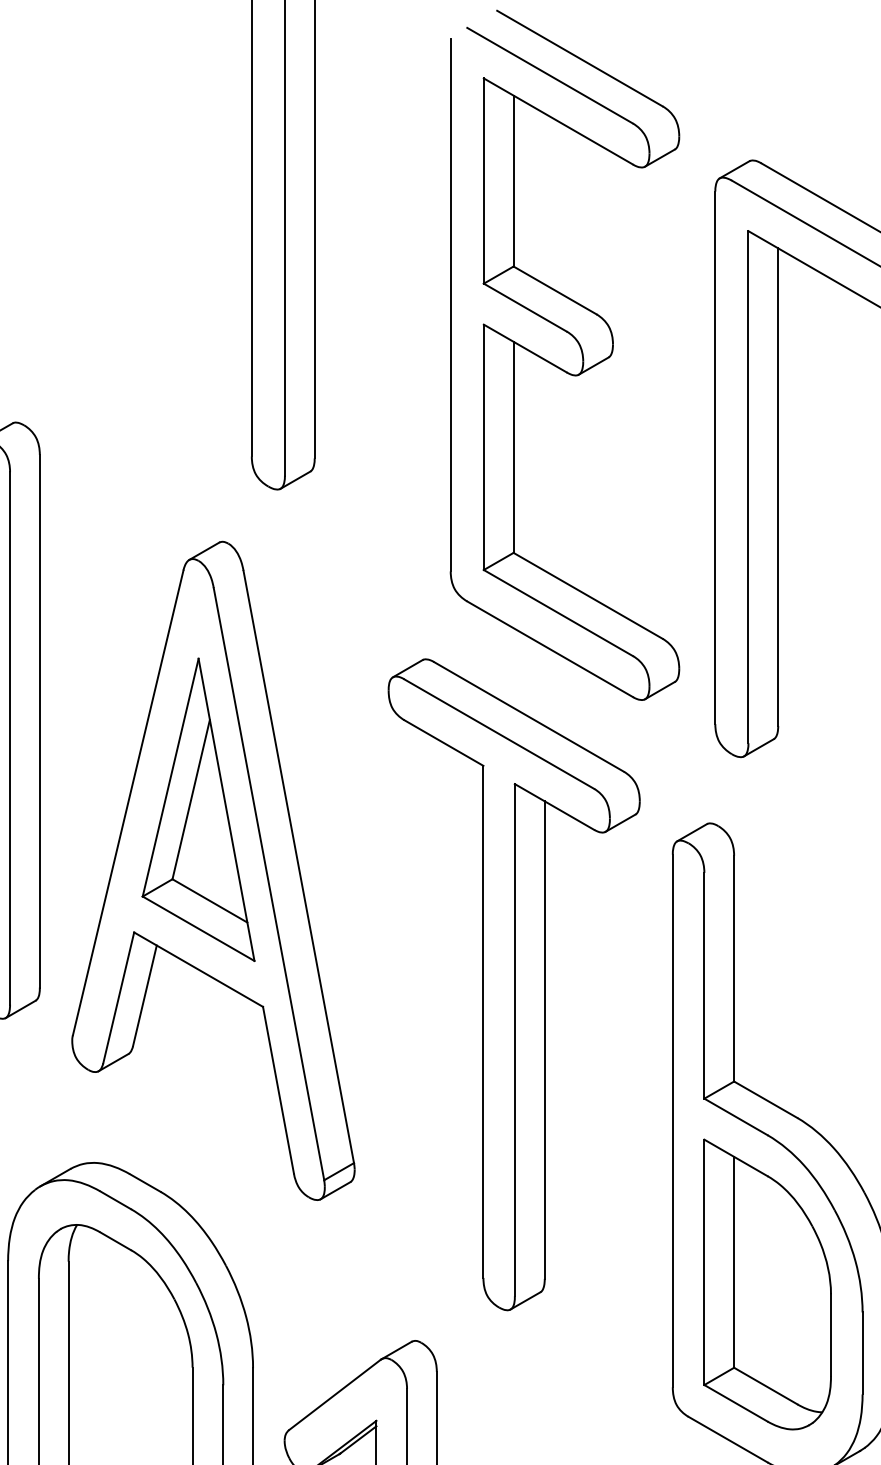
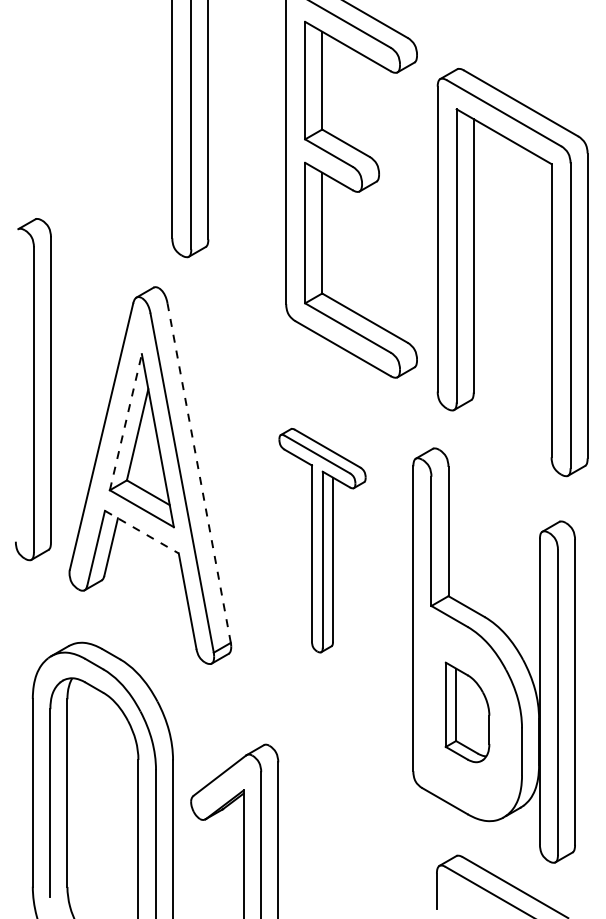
line: (170, 778) -> (125, 422), solid -> dashed
line: (299, 865) -> (199, 472), solid -> dashed
line: (197, 970) -> (141, 532), solid -> dashed
part: (514, 984) -> (322, 540), size x0.6
part: (767, 1284) -> (467, 712), size x0.6

